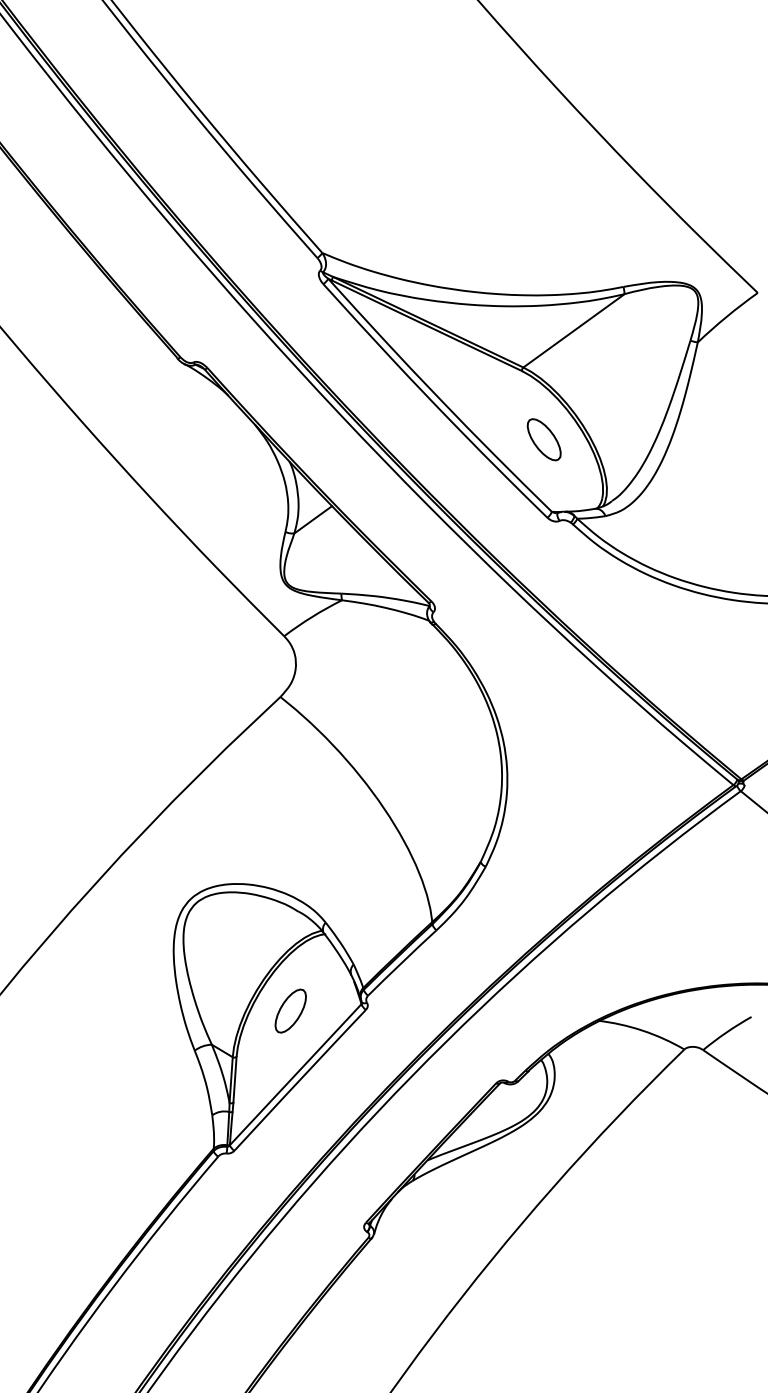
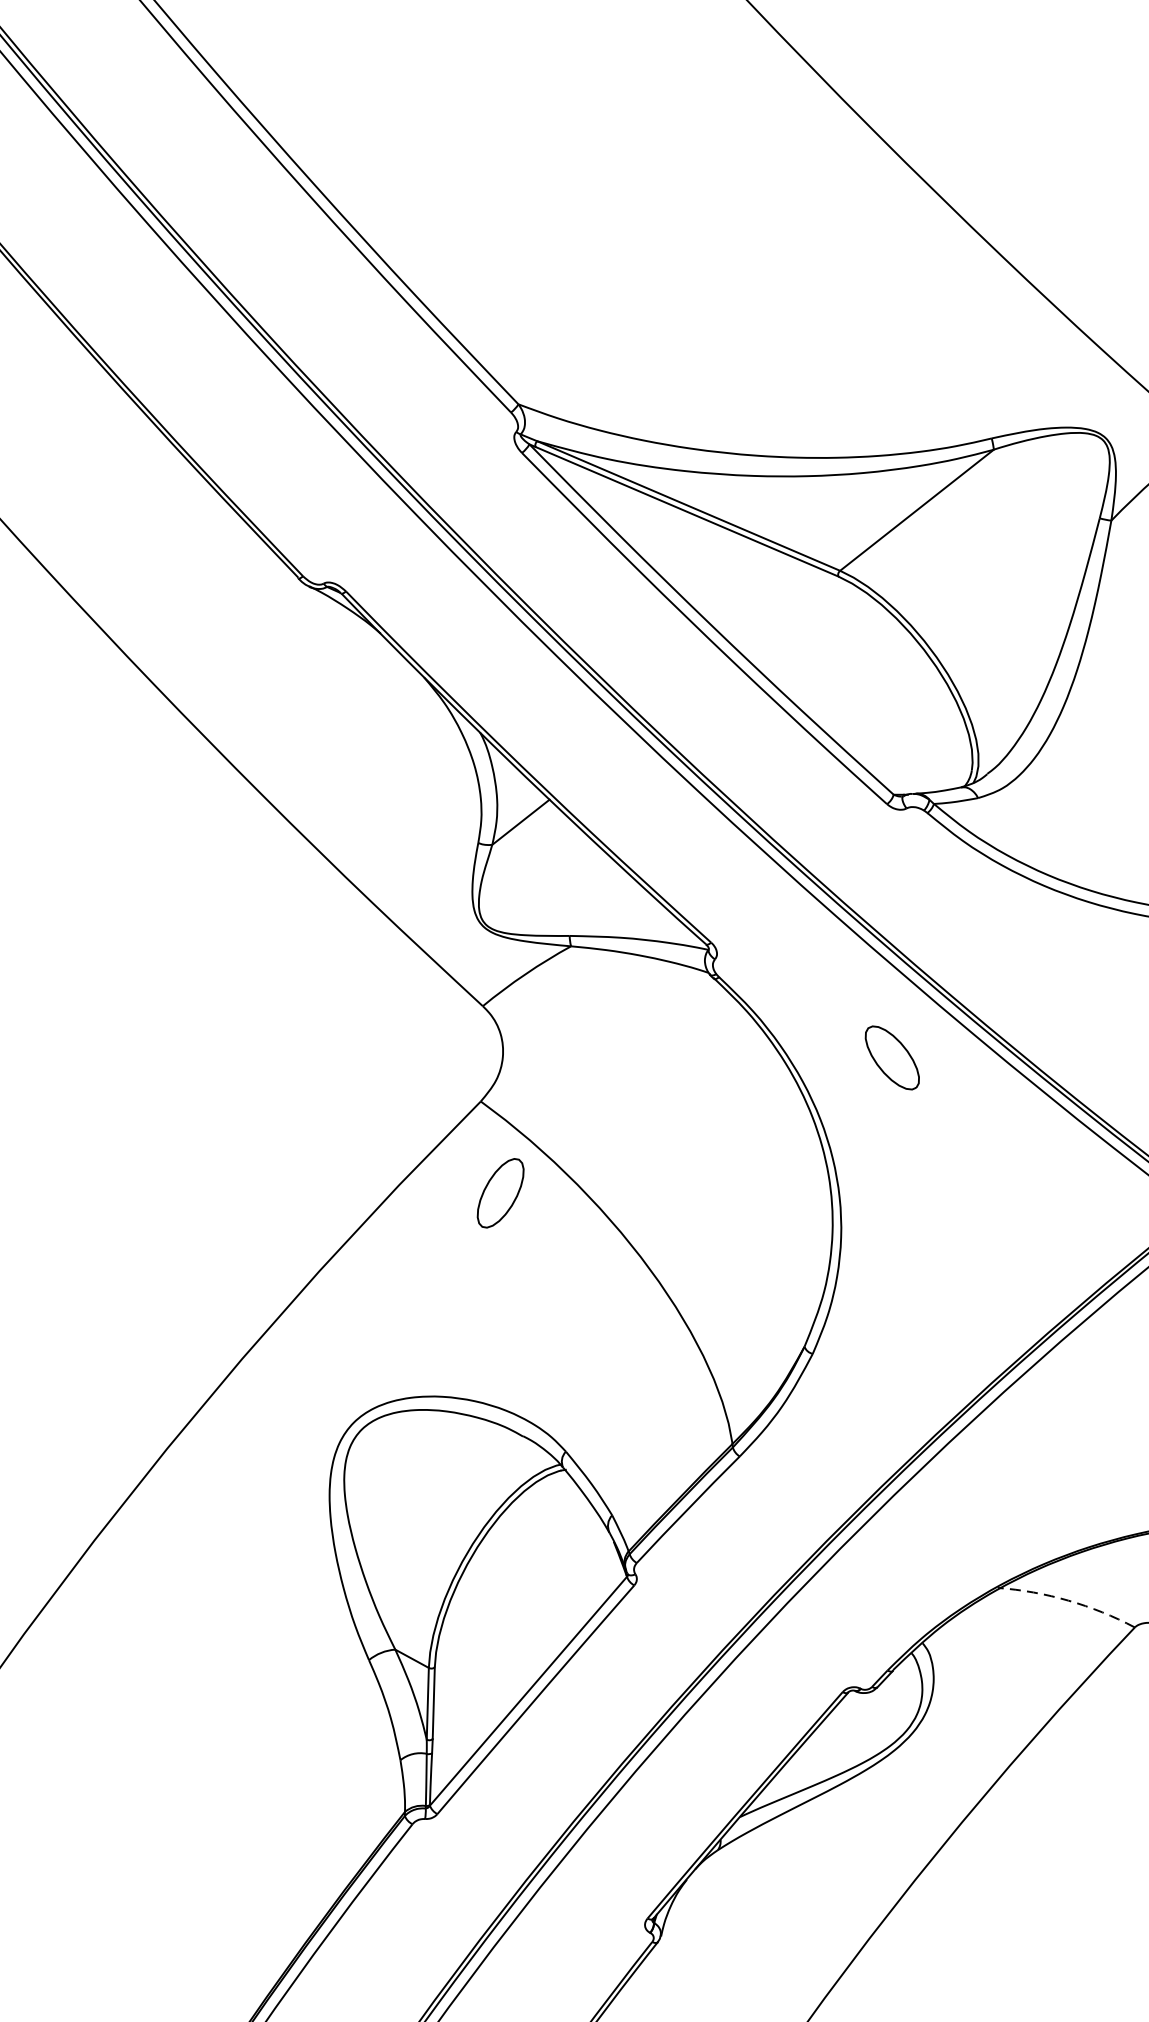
part: (543, 439) -> (891, 1057), moved
part: (290, 1010) -> (500, 1192), moved
arc: (642, 1030) -> (1068, 1600), solid -> dashed

